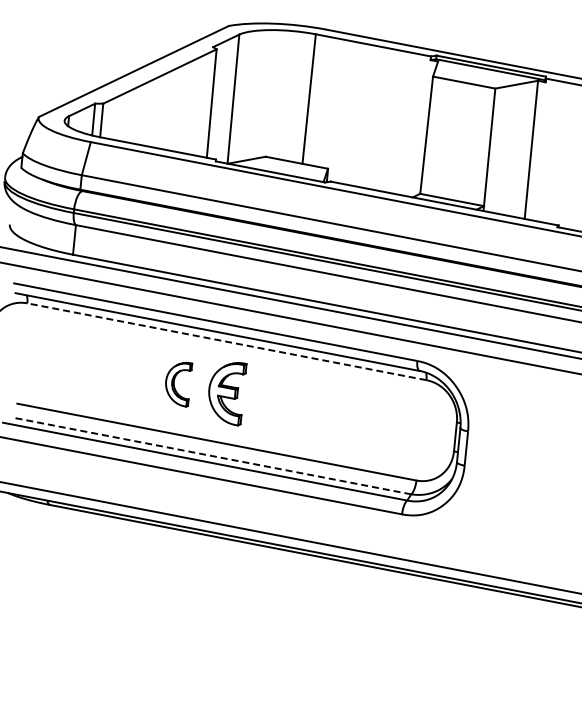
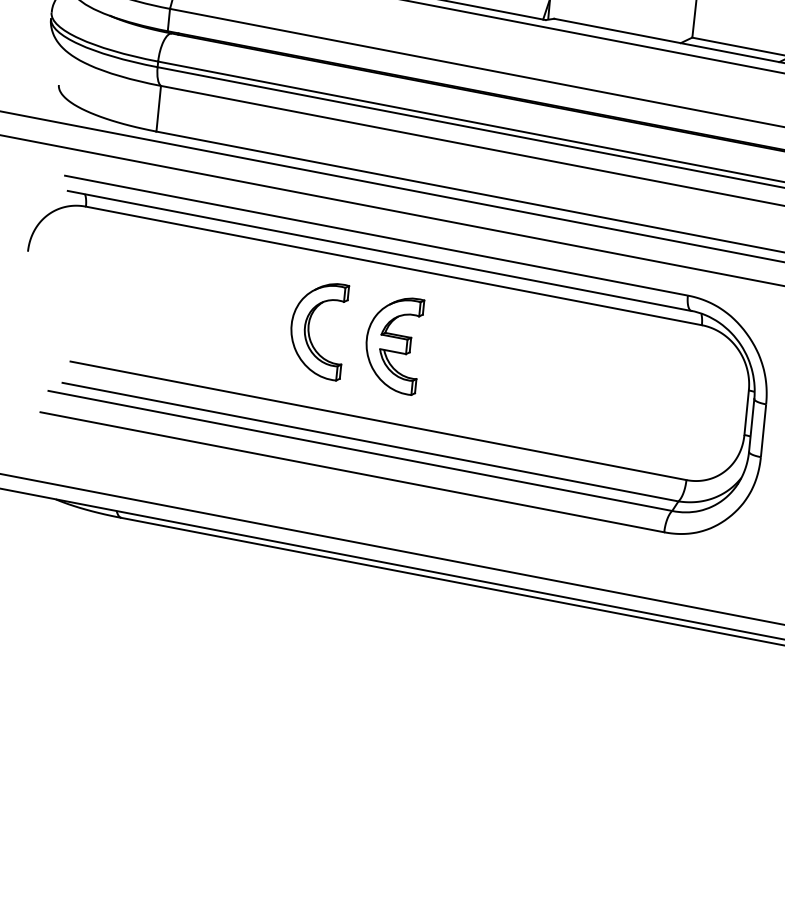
line: (226, 341) -> (393, 265), dashed -> solid
part: (178, 384) -> (319, 331), size x1.43
line: (211, 455) -> (370, 441), dashed -> solid

